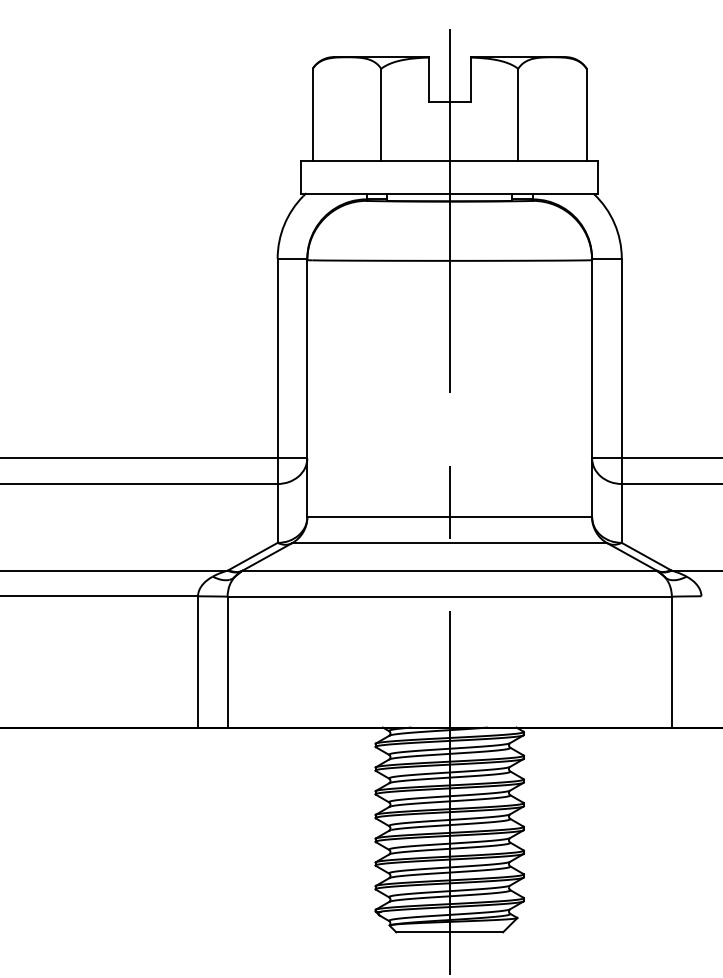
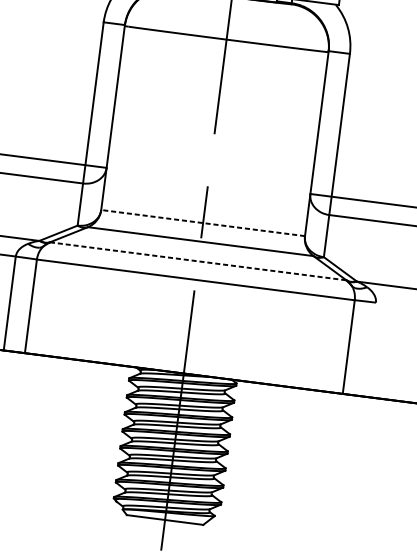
line: (449, 517) -> (202, 223), solid -> dashed
line: (450, 570) -> (198, 261), solid -> dashed

